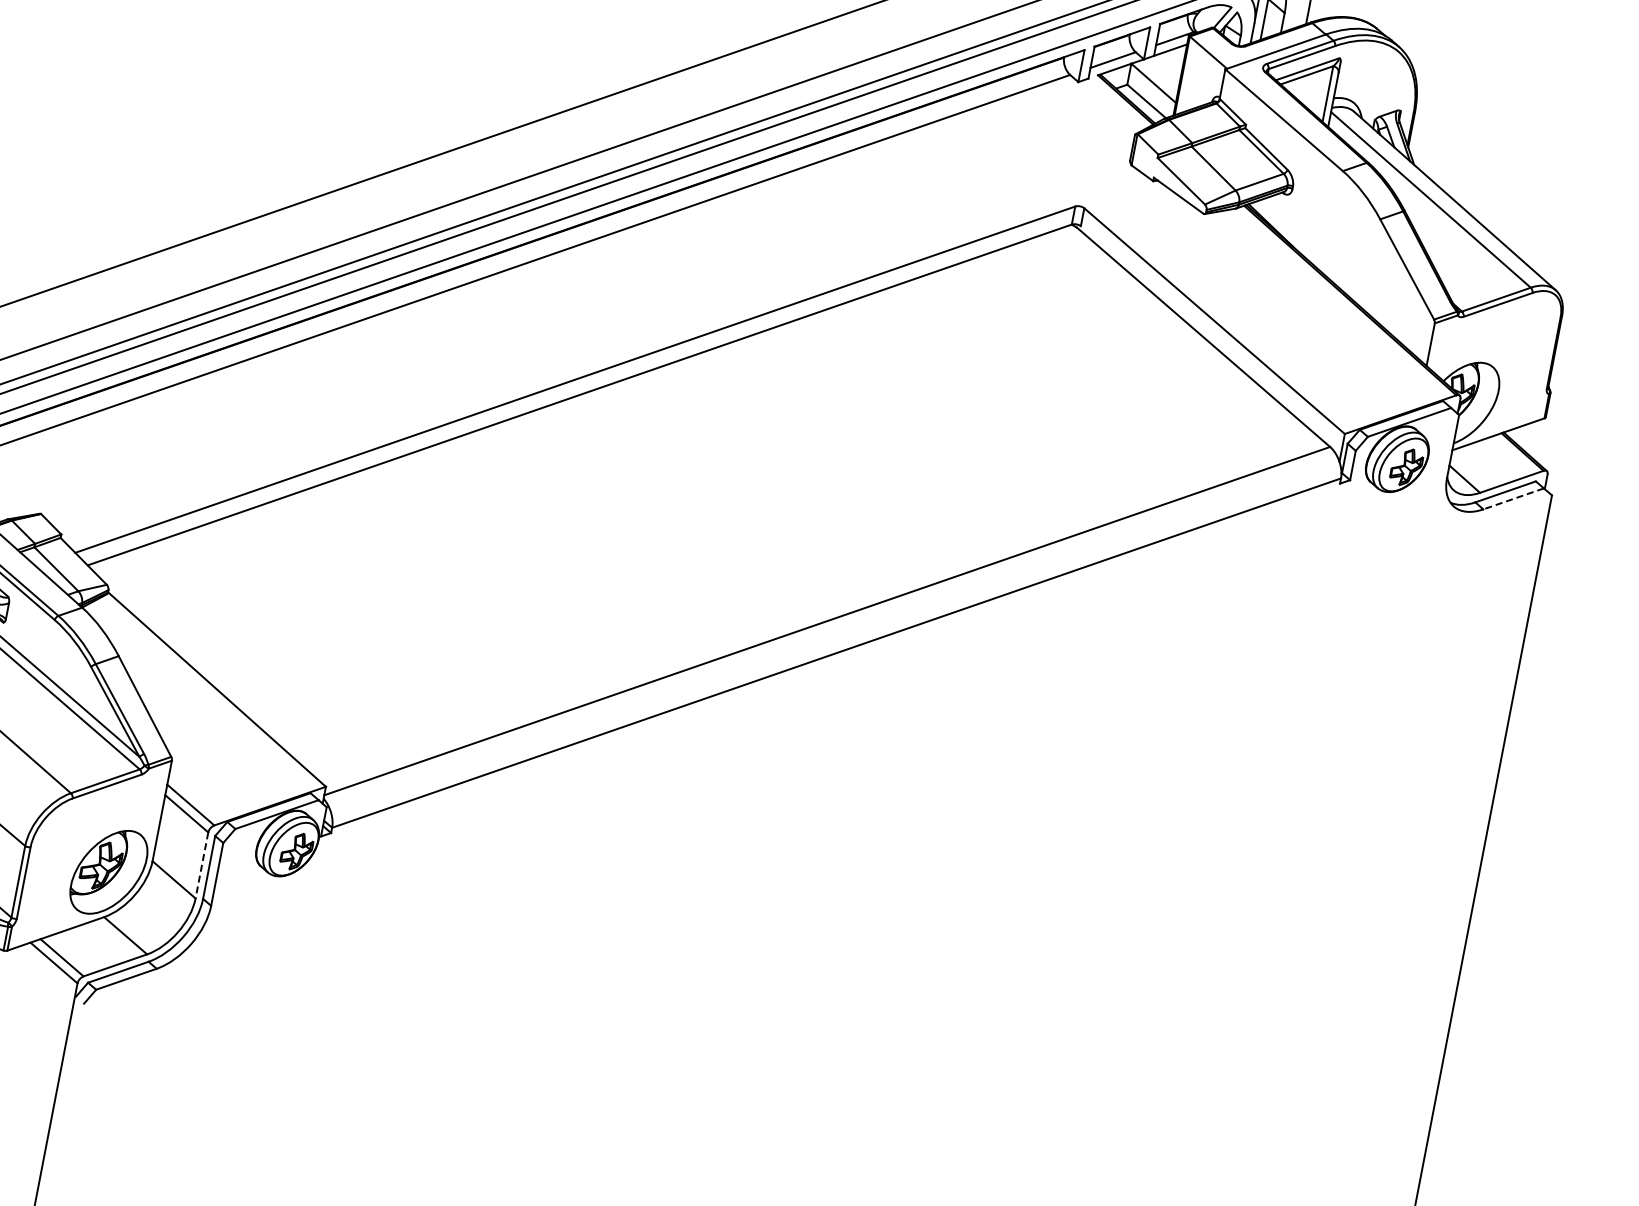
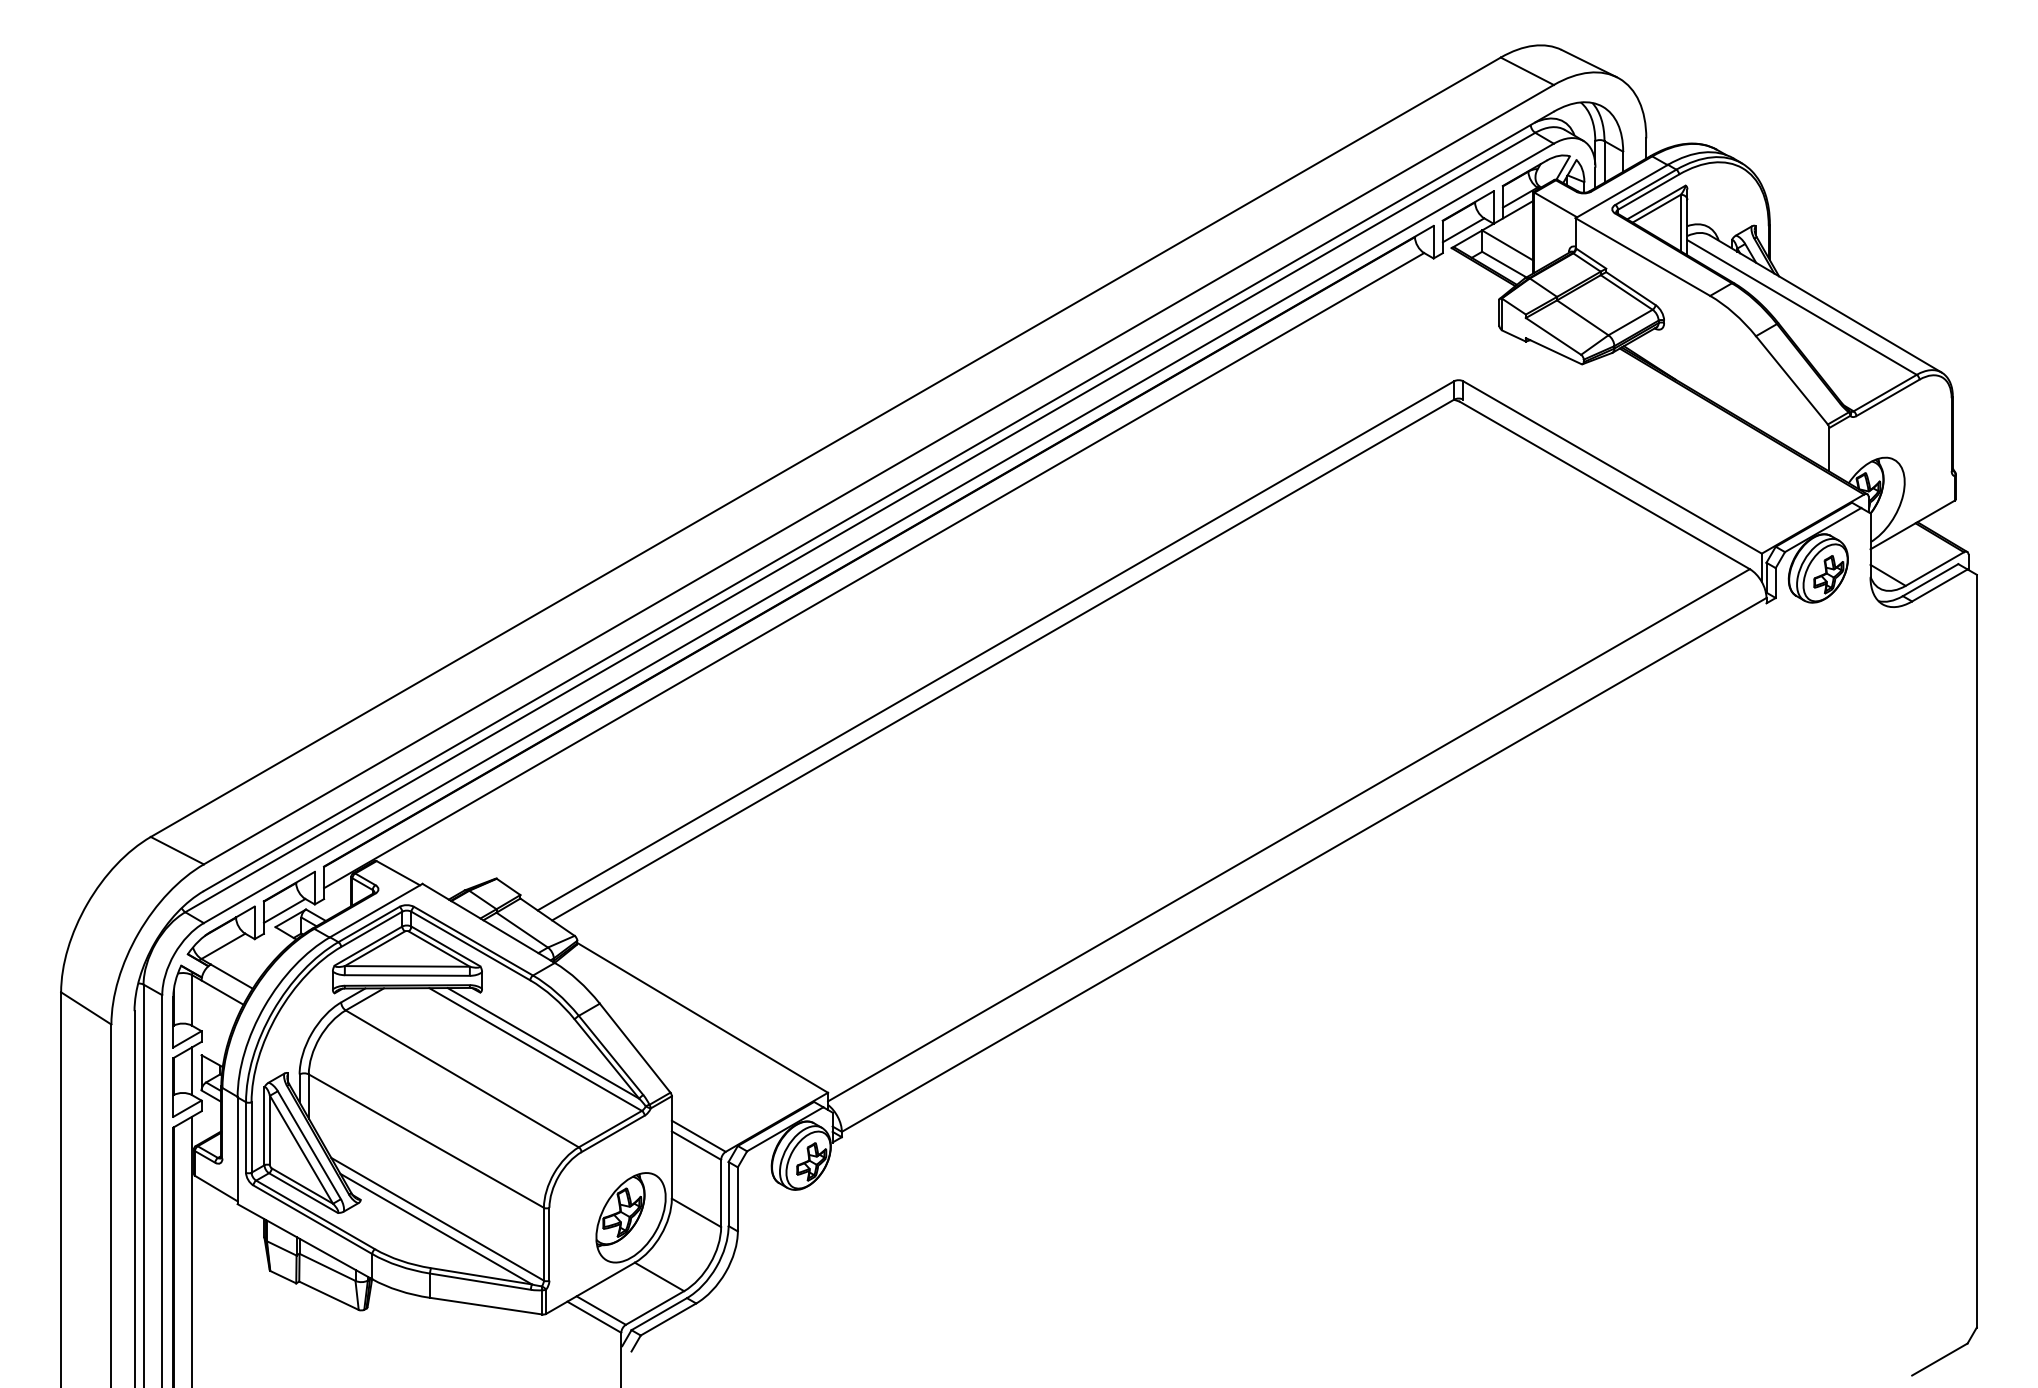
line: (1513, 498) -> (1939, 585), dashed -> solid
line: (202, 865) -> (721, 1193), dashed -> solid

